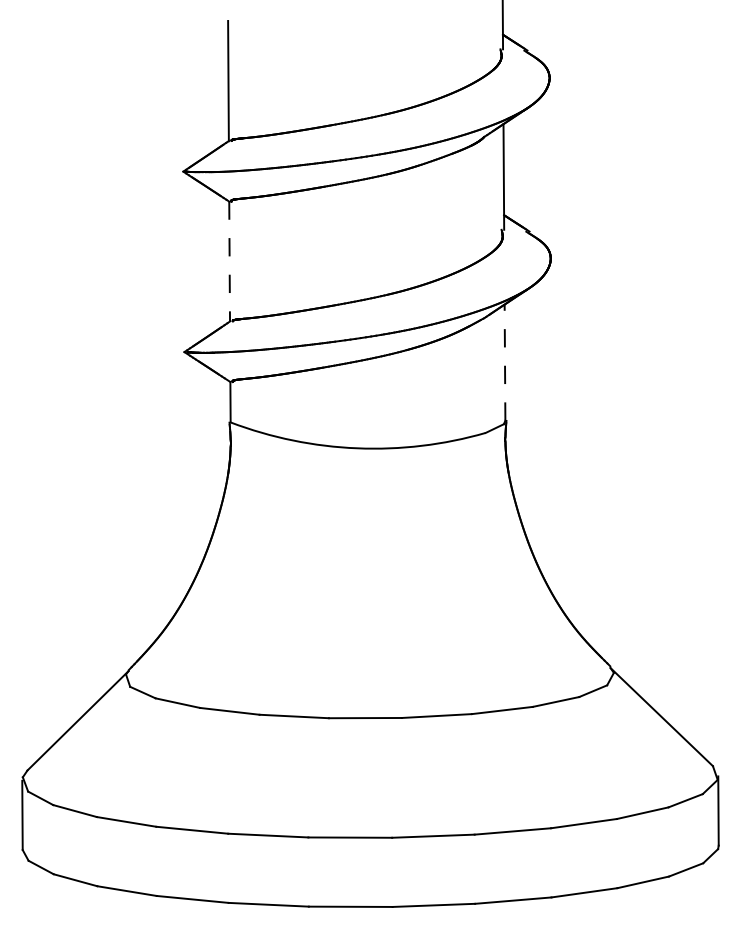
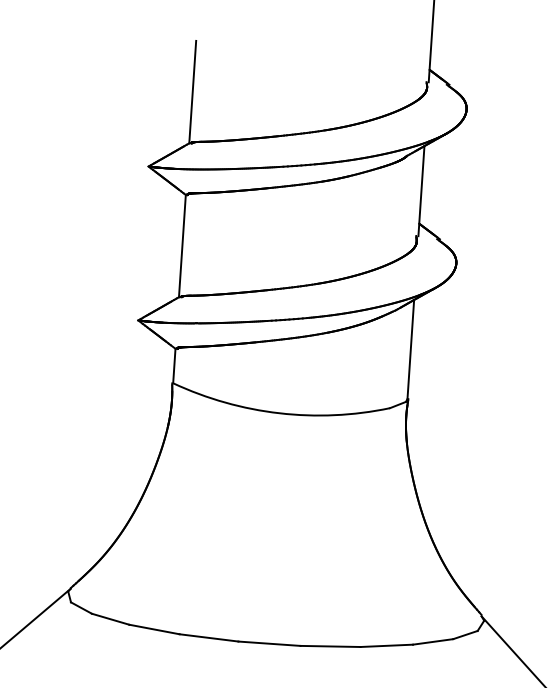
line: (229, 262) -> (182, 246), dashed -> solid
line: (505, 362) -> (411, 349), dashed -> solid

